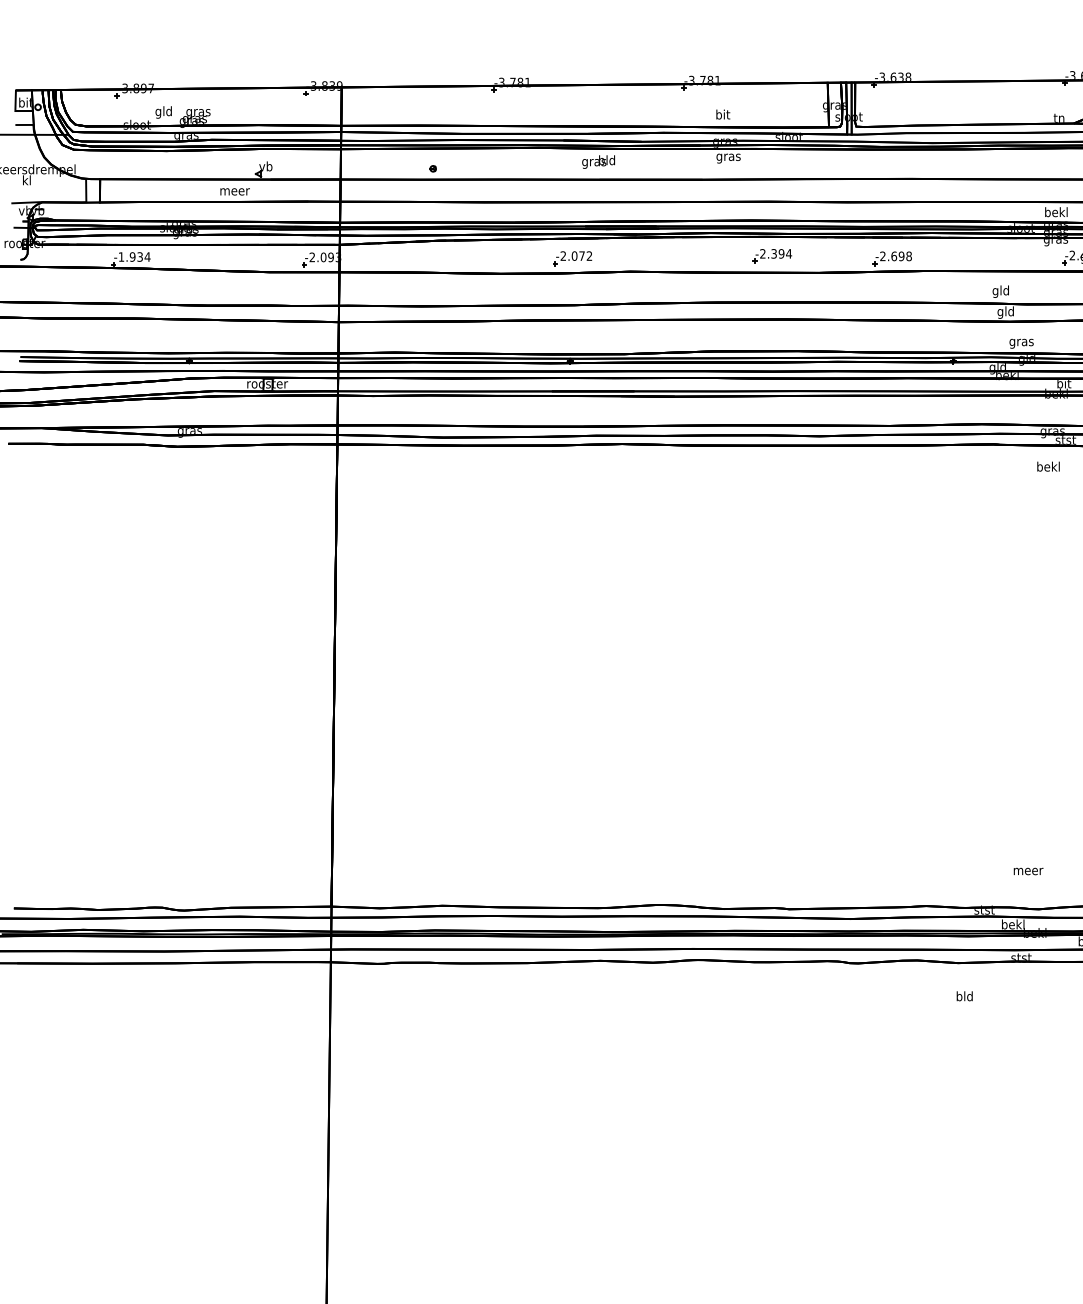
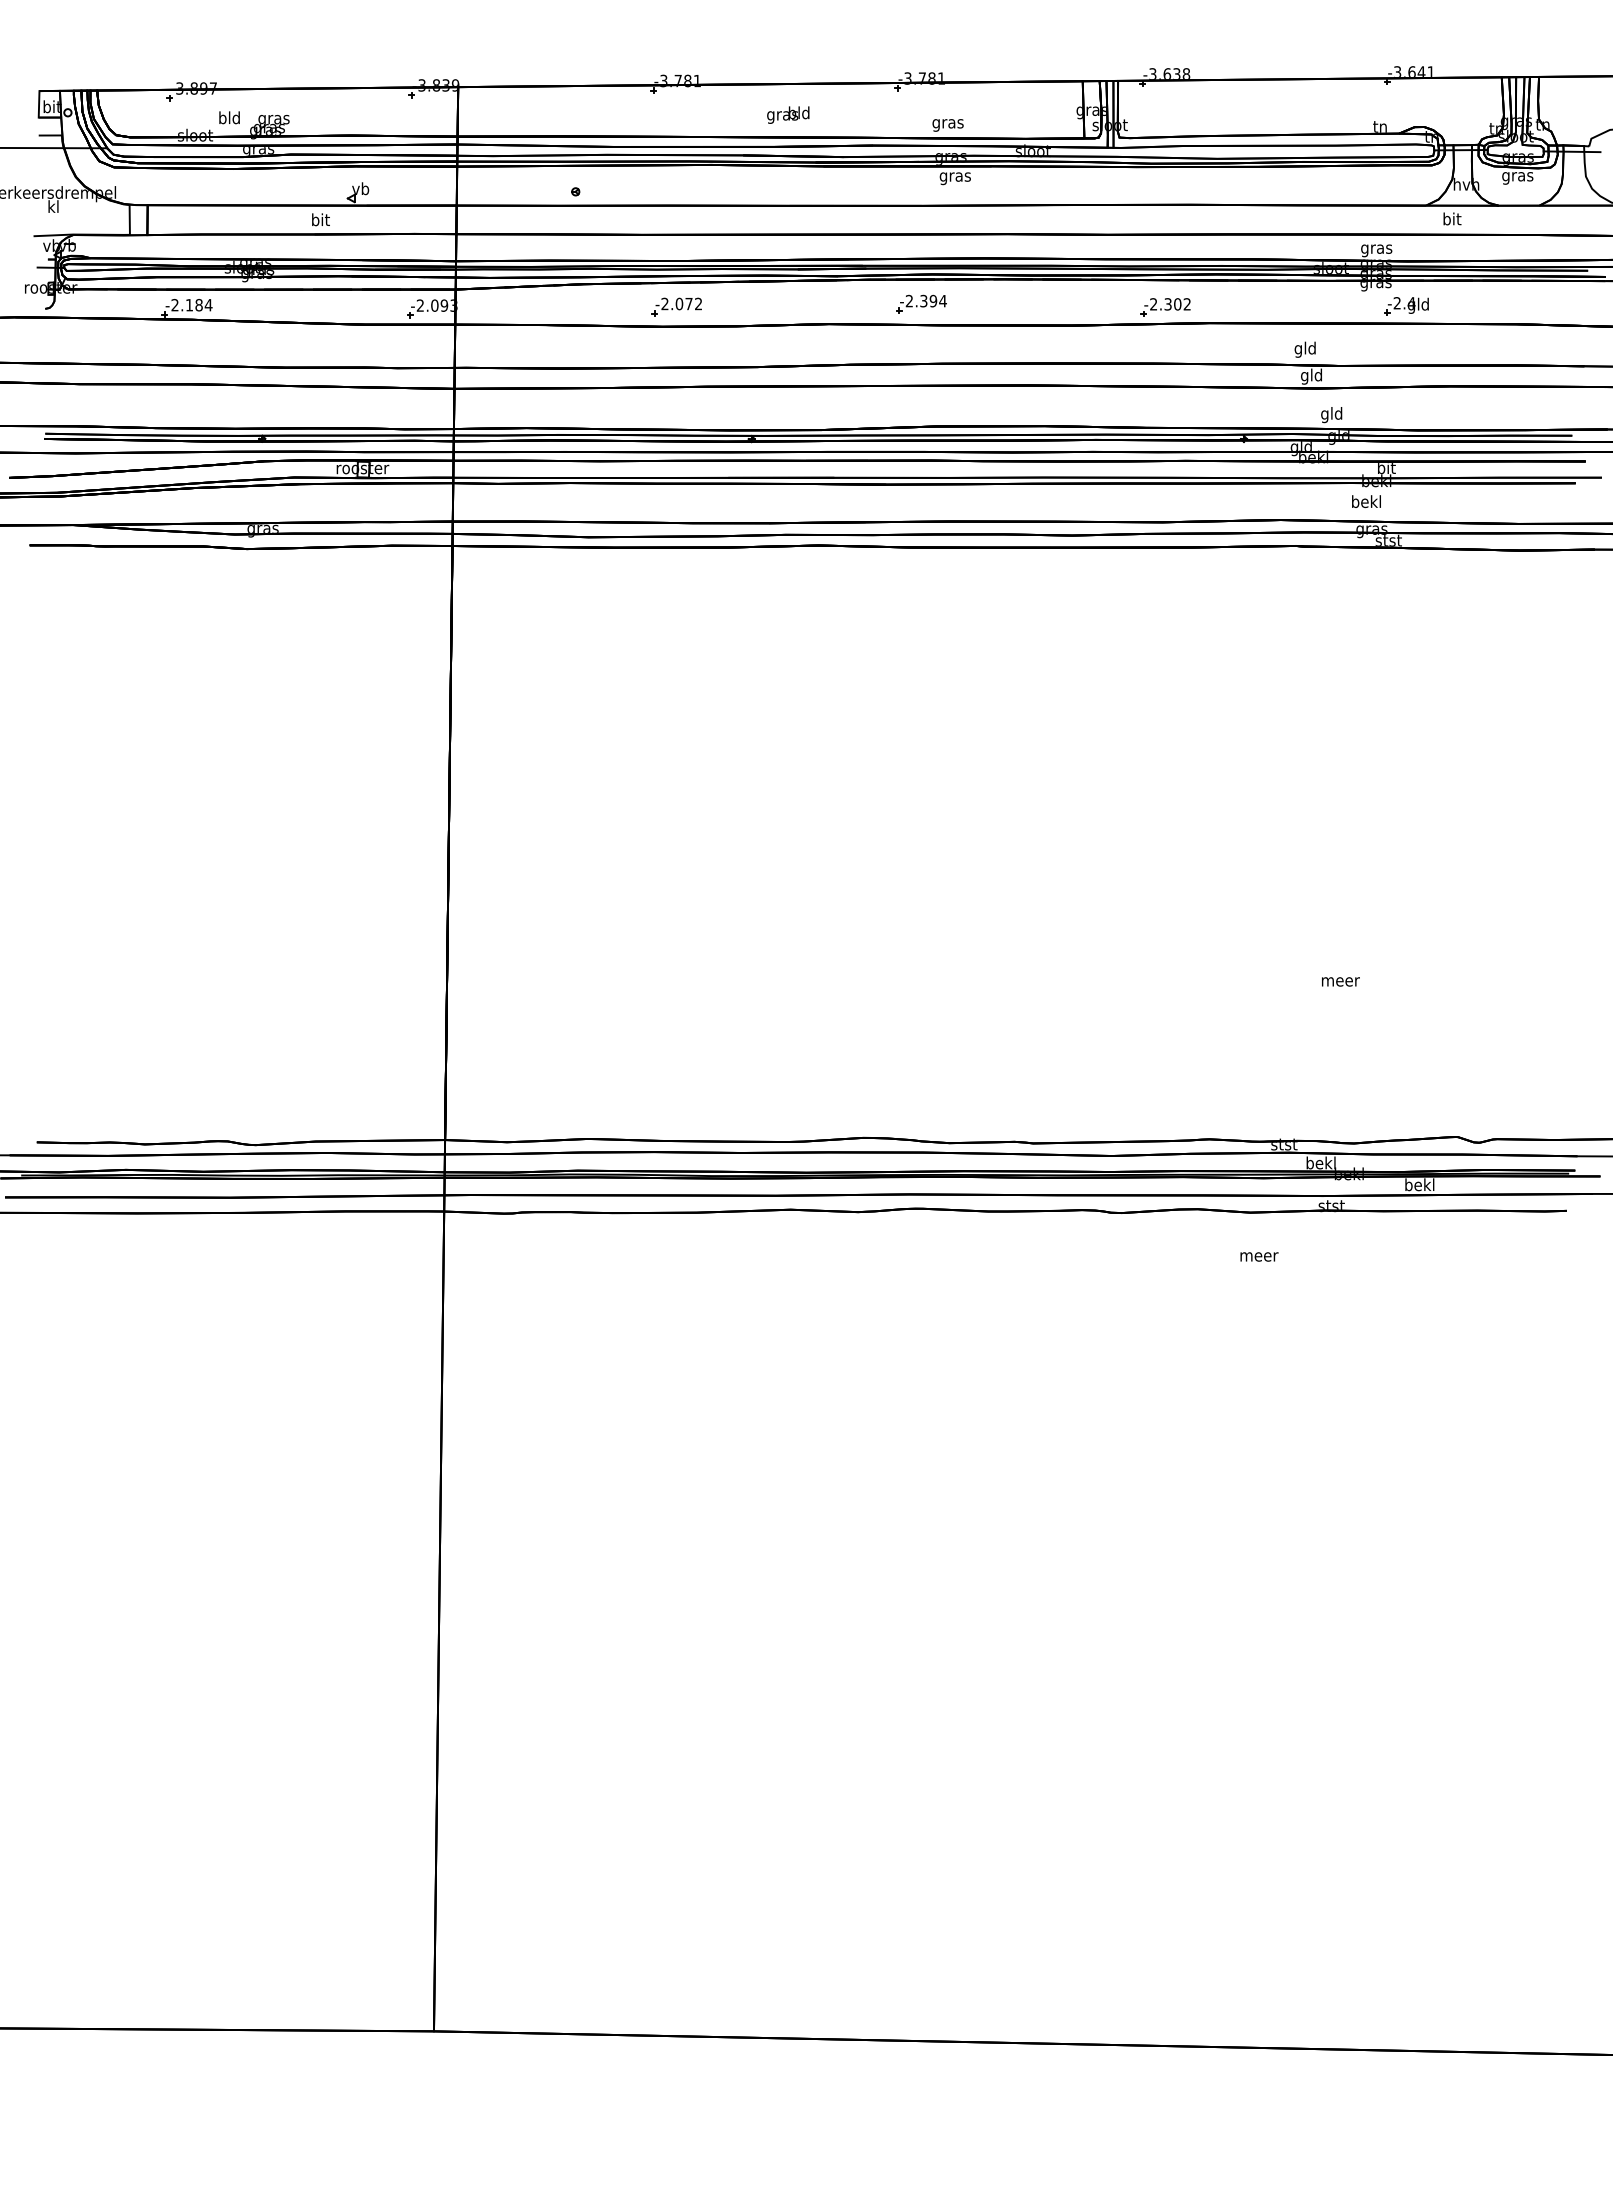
text: (158, 112) -> (222, 119), gld -> bld
text: (722, 115) -> (947, 123), bit -> gras
text: (598, 161) -> (788, 114), moved
text: (235, 190) -> (321, 219), meer -> bit
text: (1056, 213) -> (1376, 249), bekl -> gras
part: (772, 255) -> (921, 303), moved
text: (130, 256) -> (186, 304), -1.934 -> -2.184
text: (901, 256) -> (1177, 304), -2.698 -> -2.302
part: (572, 258) -> (676, 306), moved
text: (1021, 342) -> (1331, 415), gras -> gld
text: (1048, 466) -> (1366, 501), moved
text: (1028, 871) -> (1340, 981), moved
text: (965, 995) -> (1259, 1254), bld -> meer

